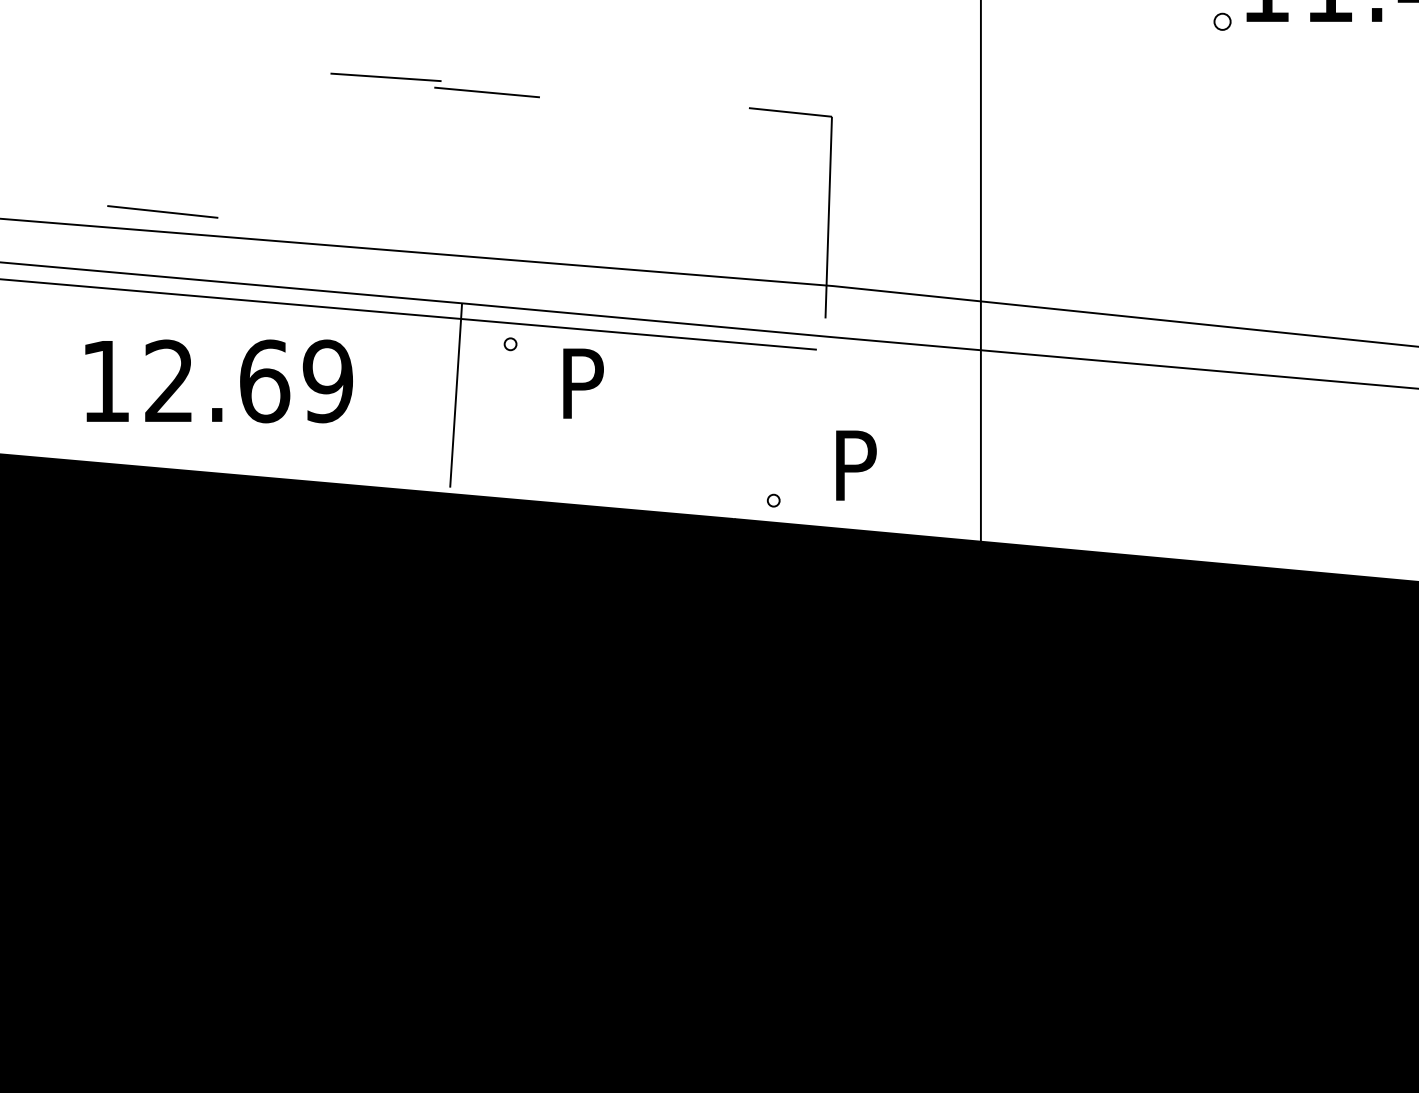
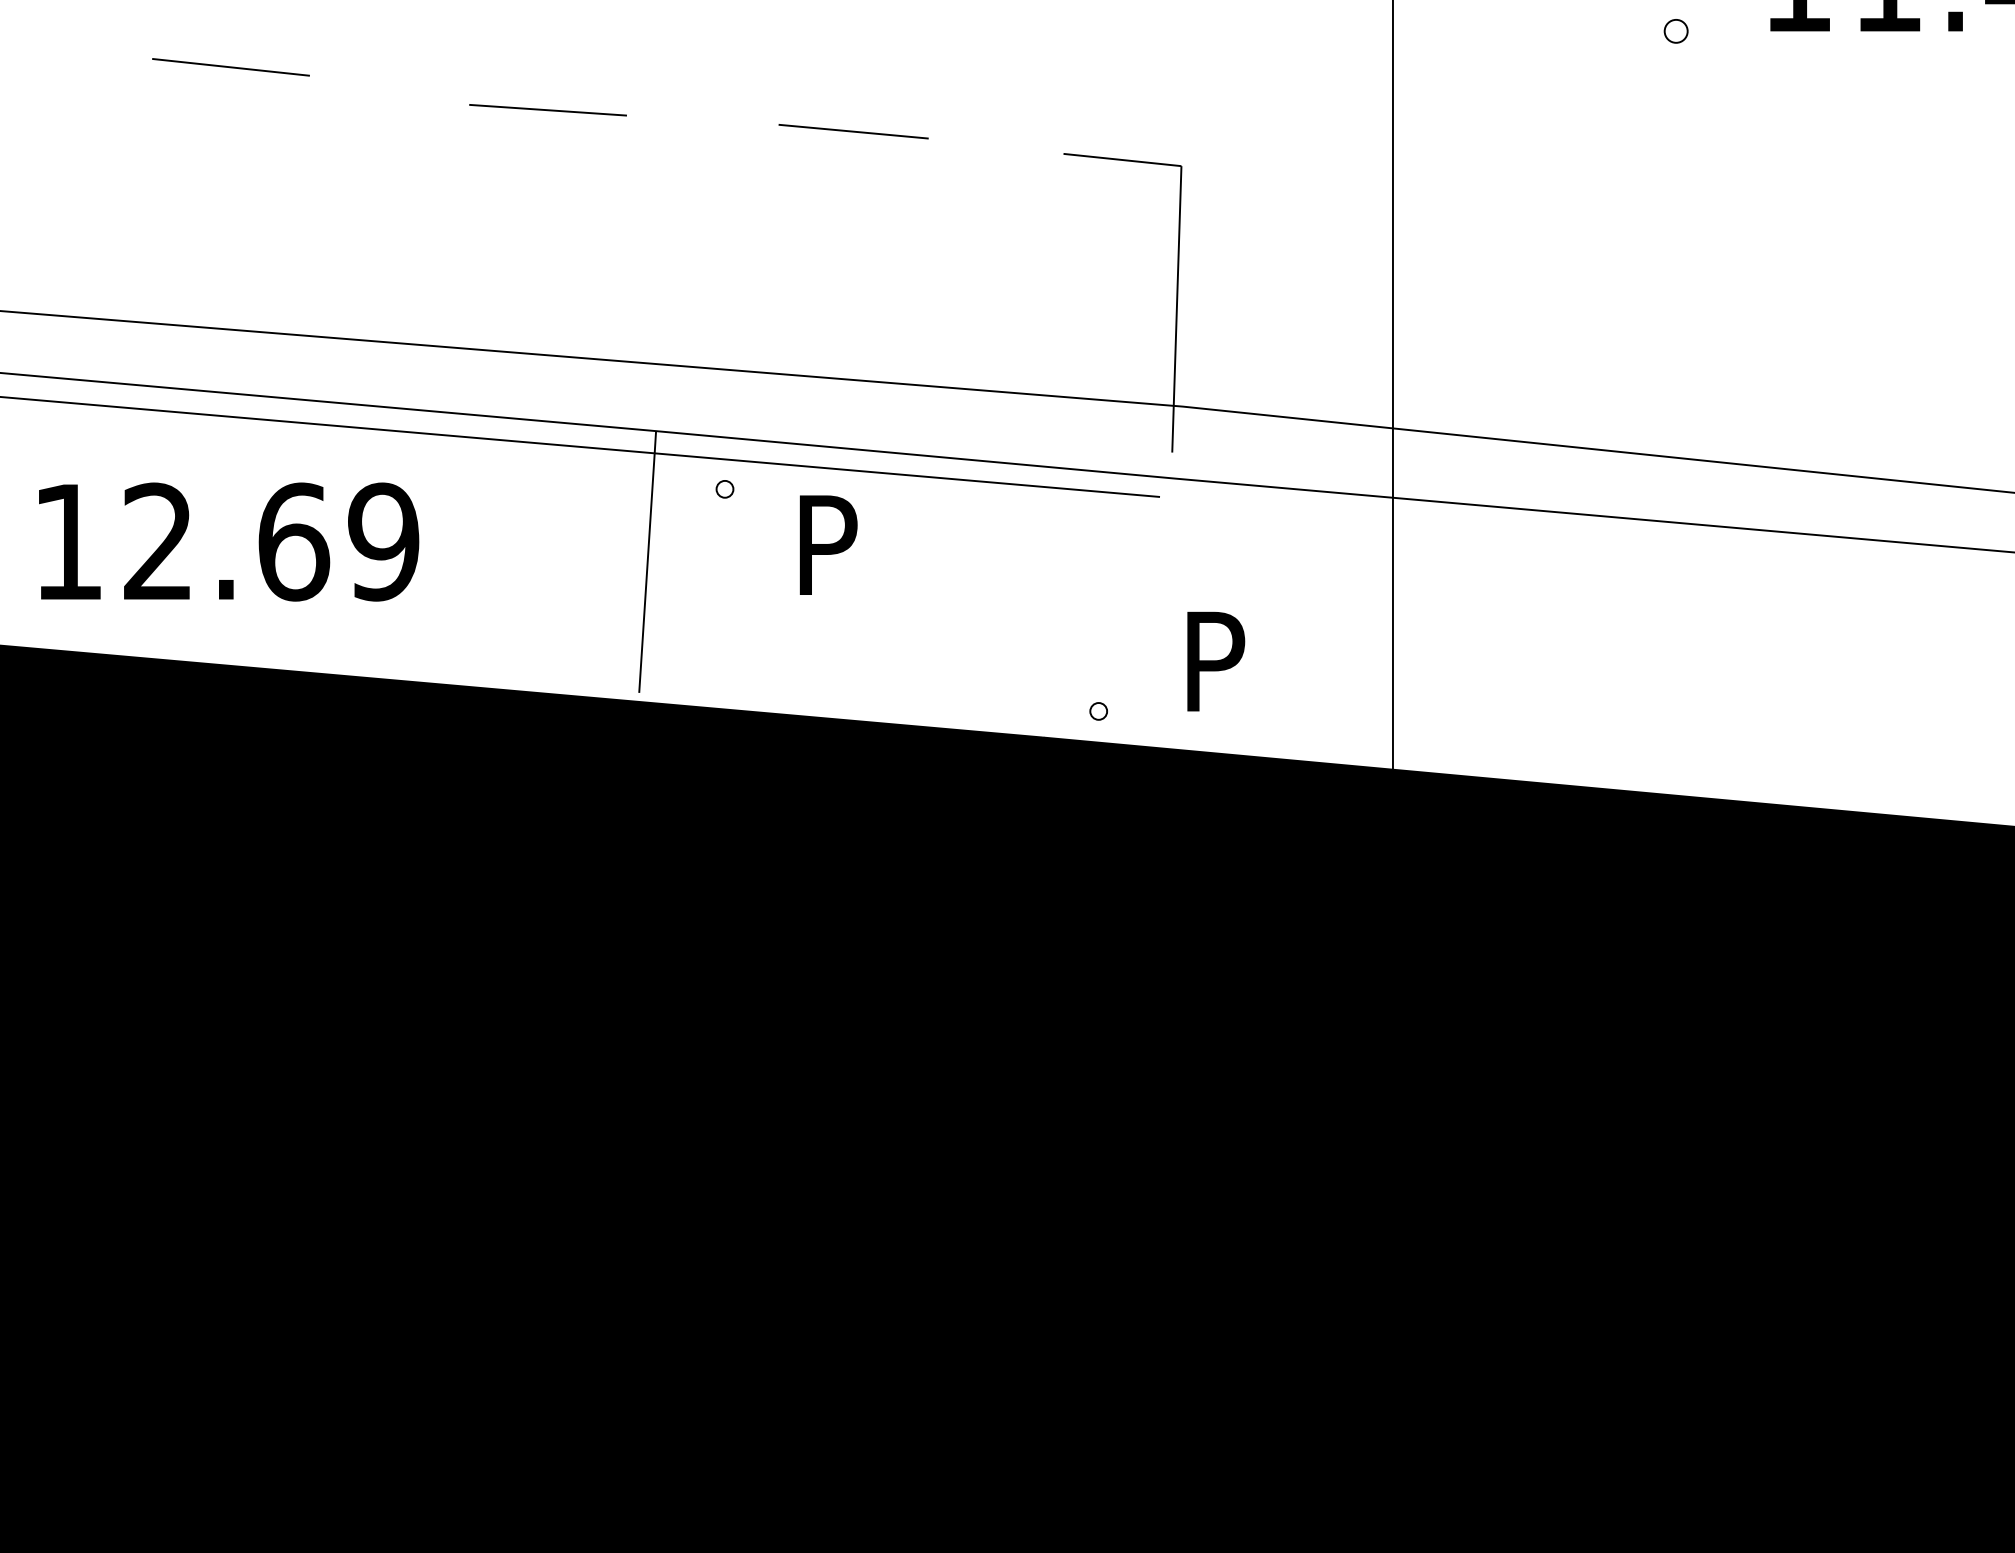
part: (1222, 21) -> (1675, 31), moved
line: (487, 92) -> (853, 131), moved
line: (162, 212) -> (230, 67), moved
text: (219, 381) -> (229, 541), moved

